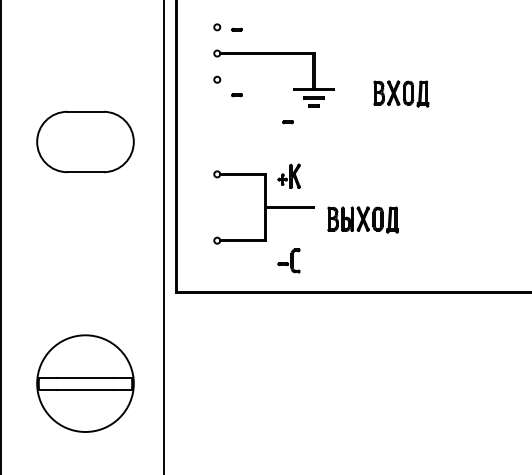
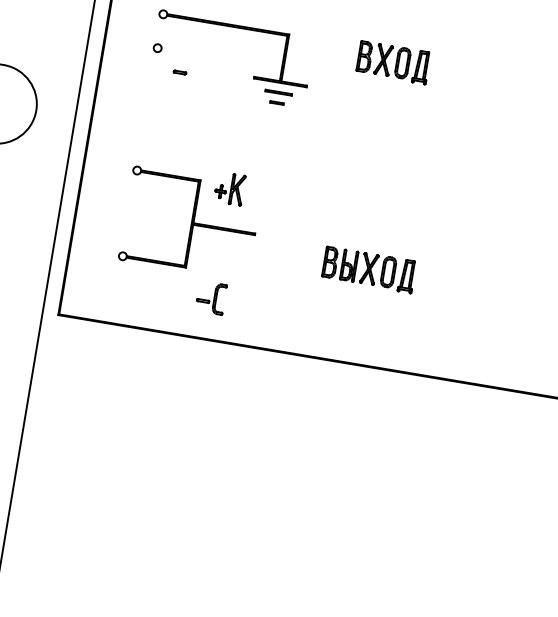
part: (401, 93) -> (393, 62), moved
part: (287, 122) -> (239, 118), removed
part: (362, 219) -> (368, 269), moved

